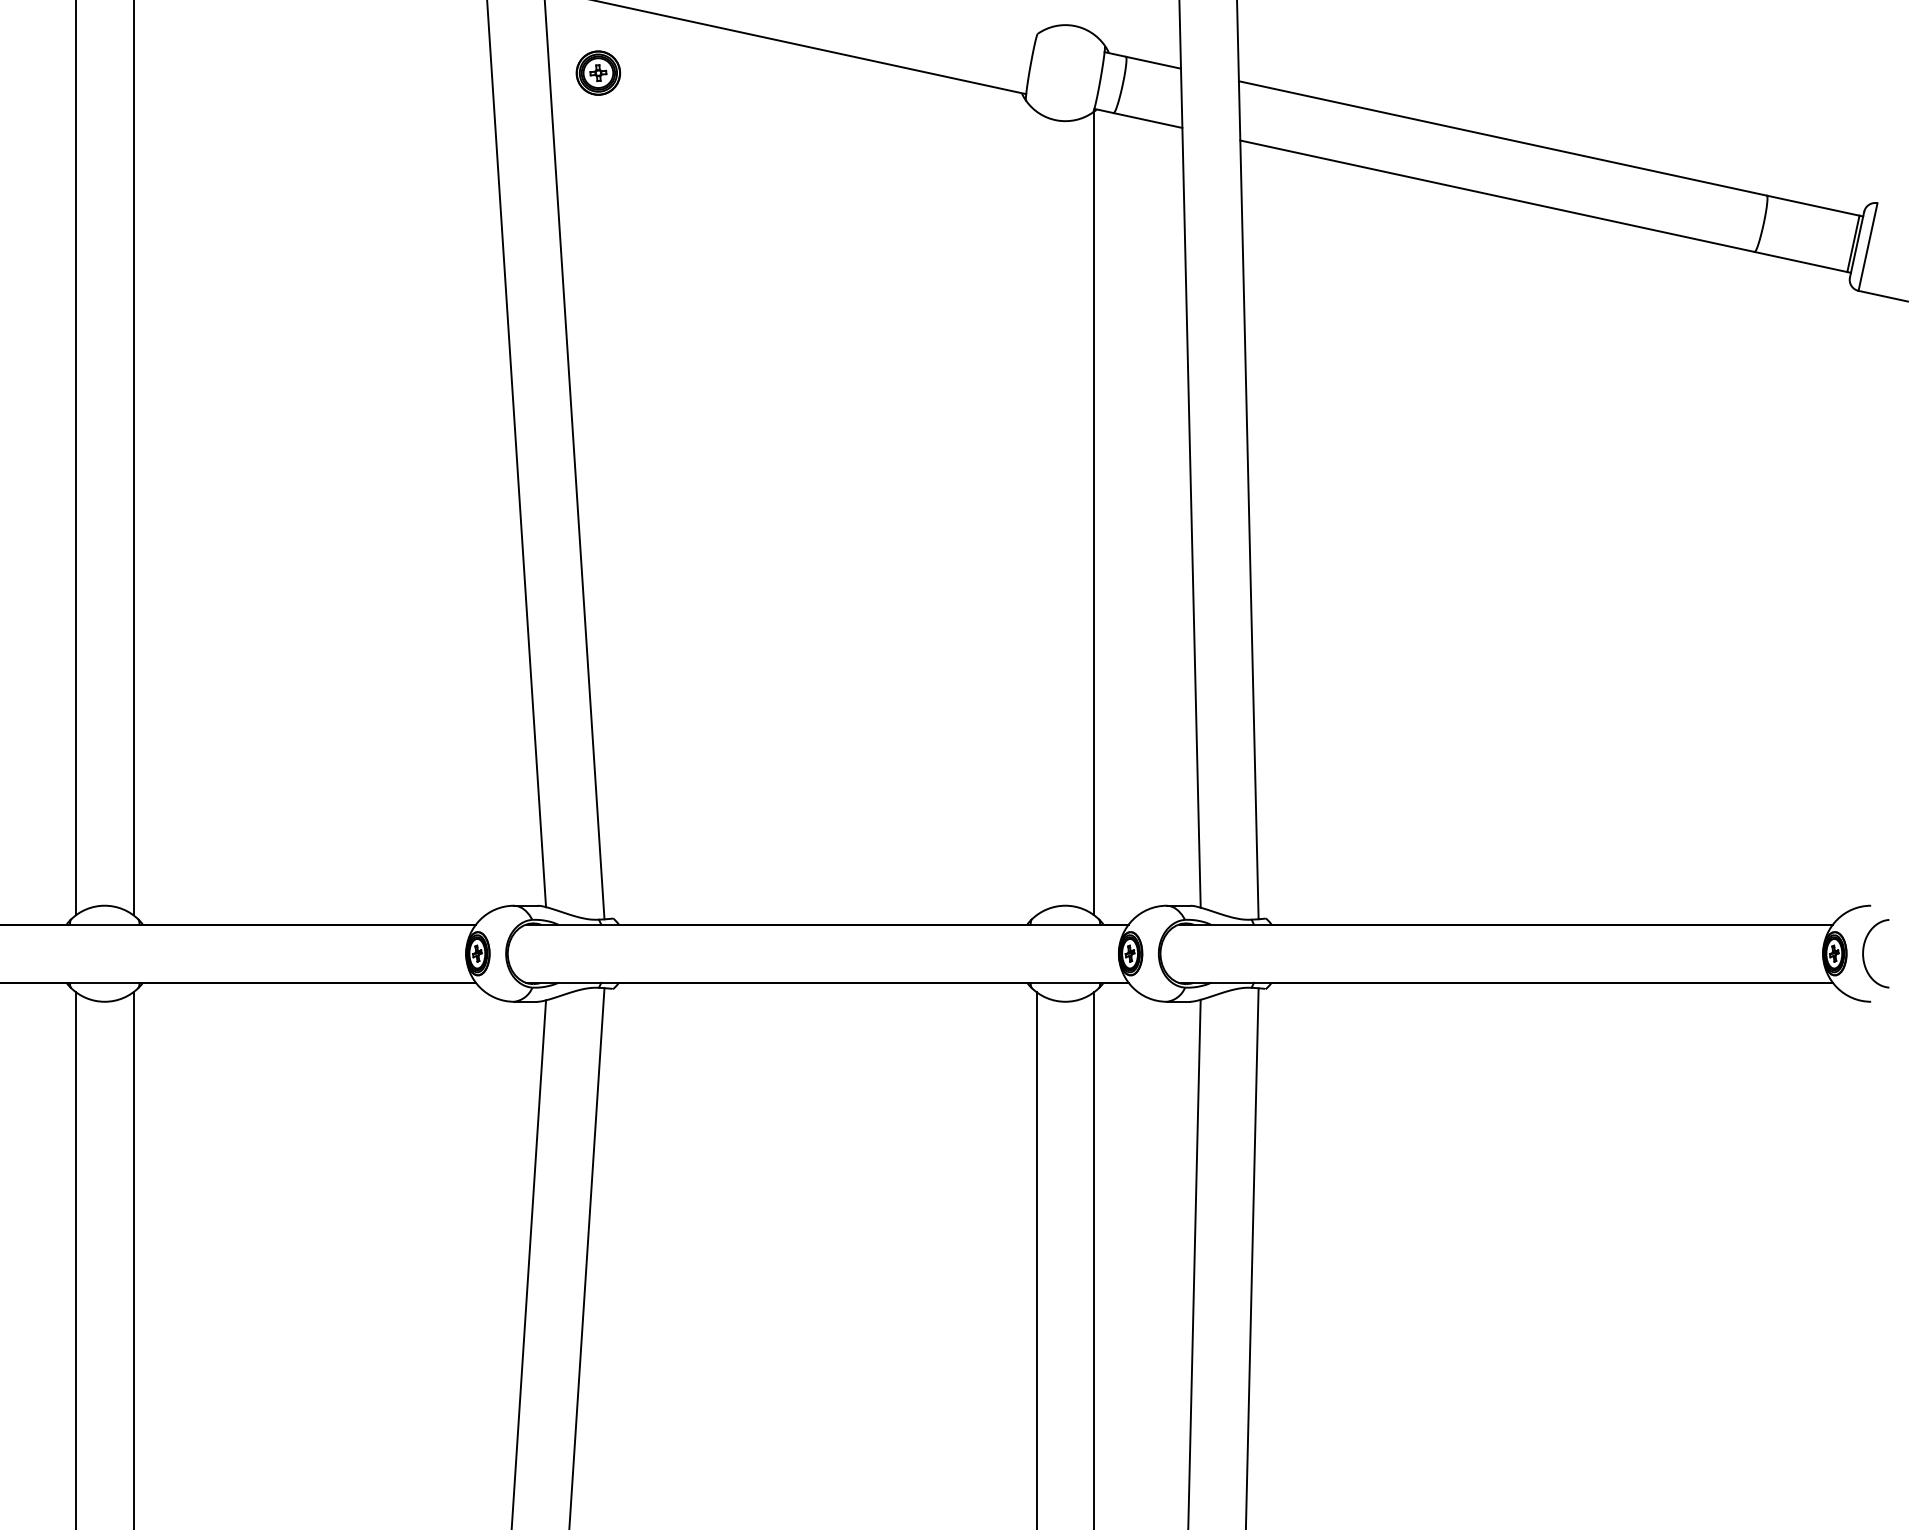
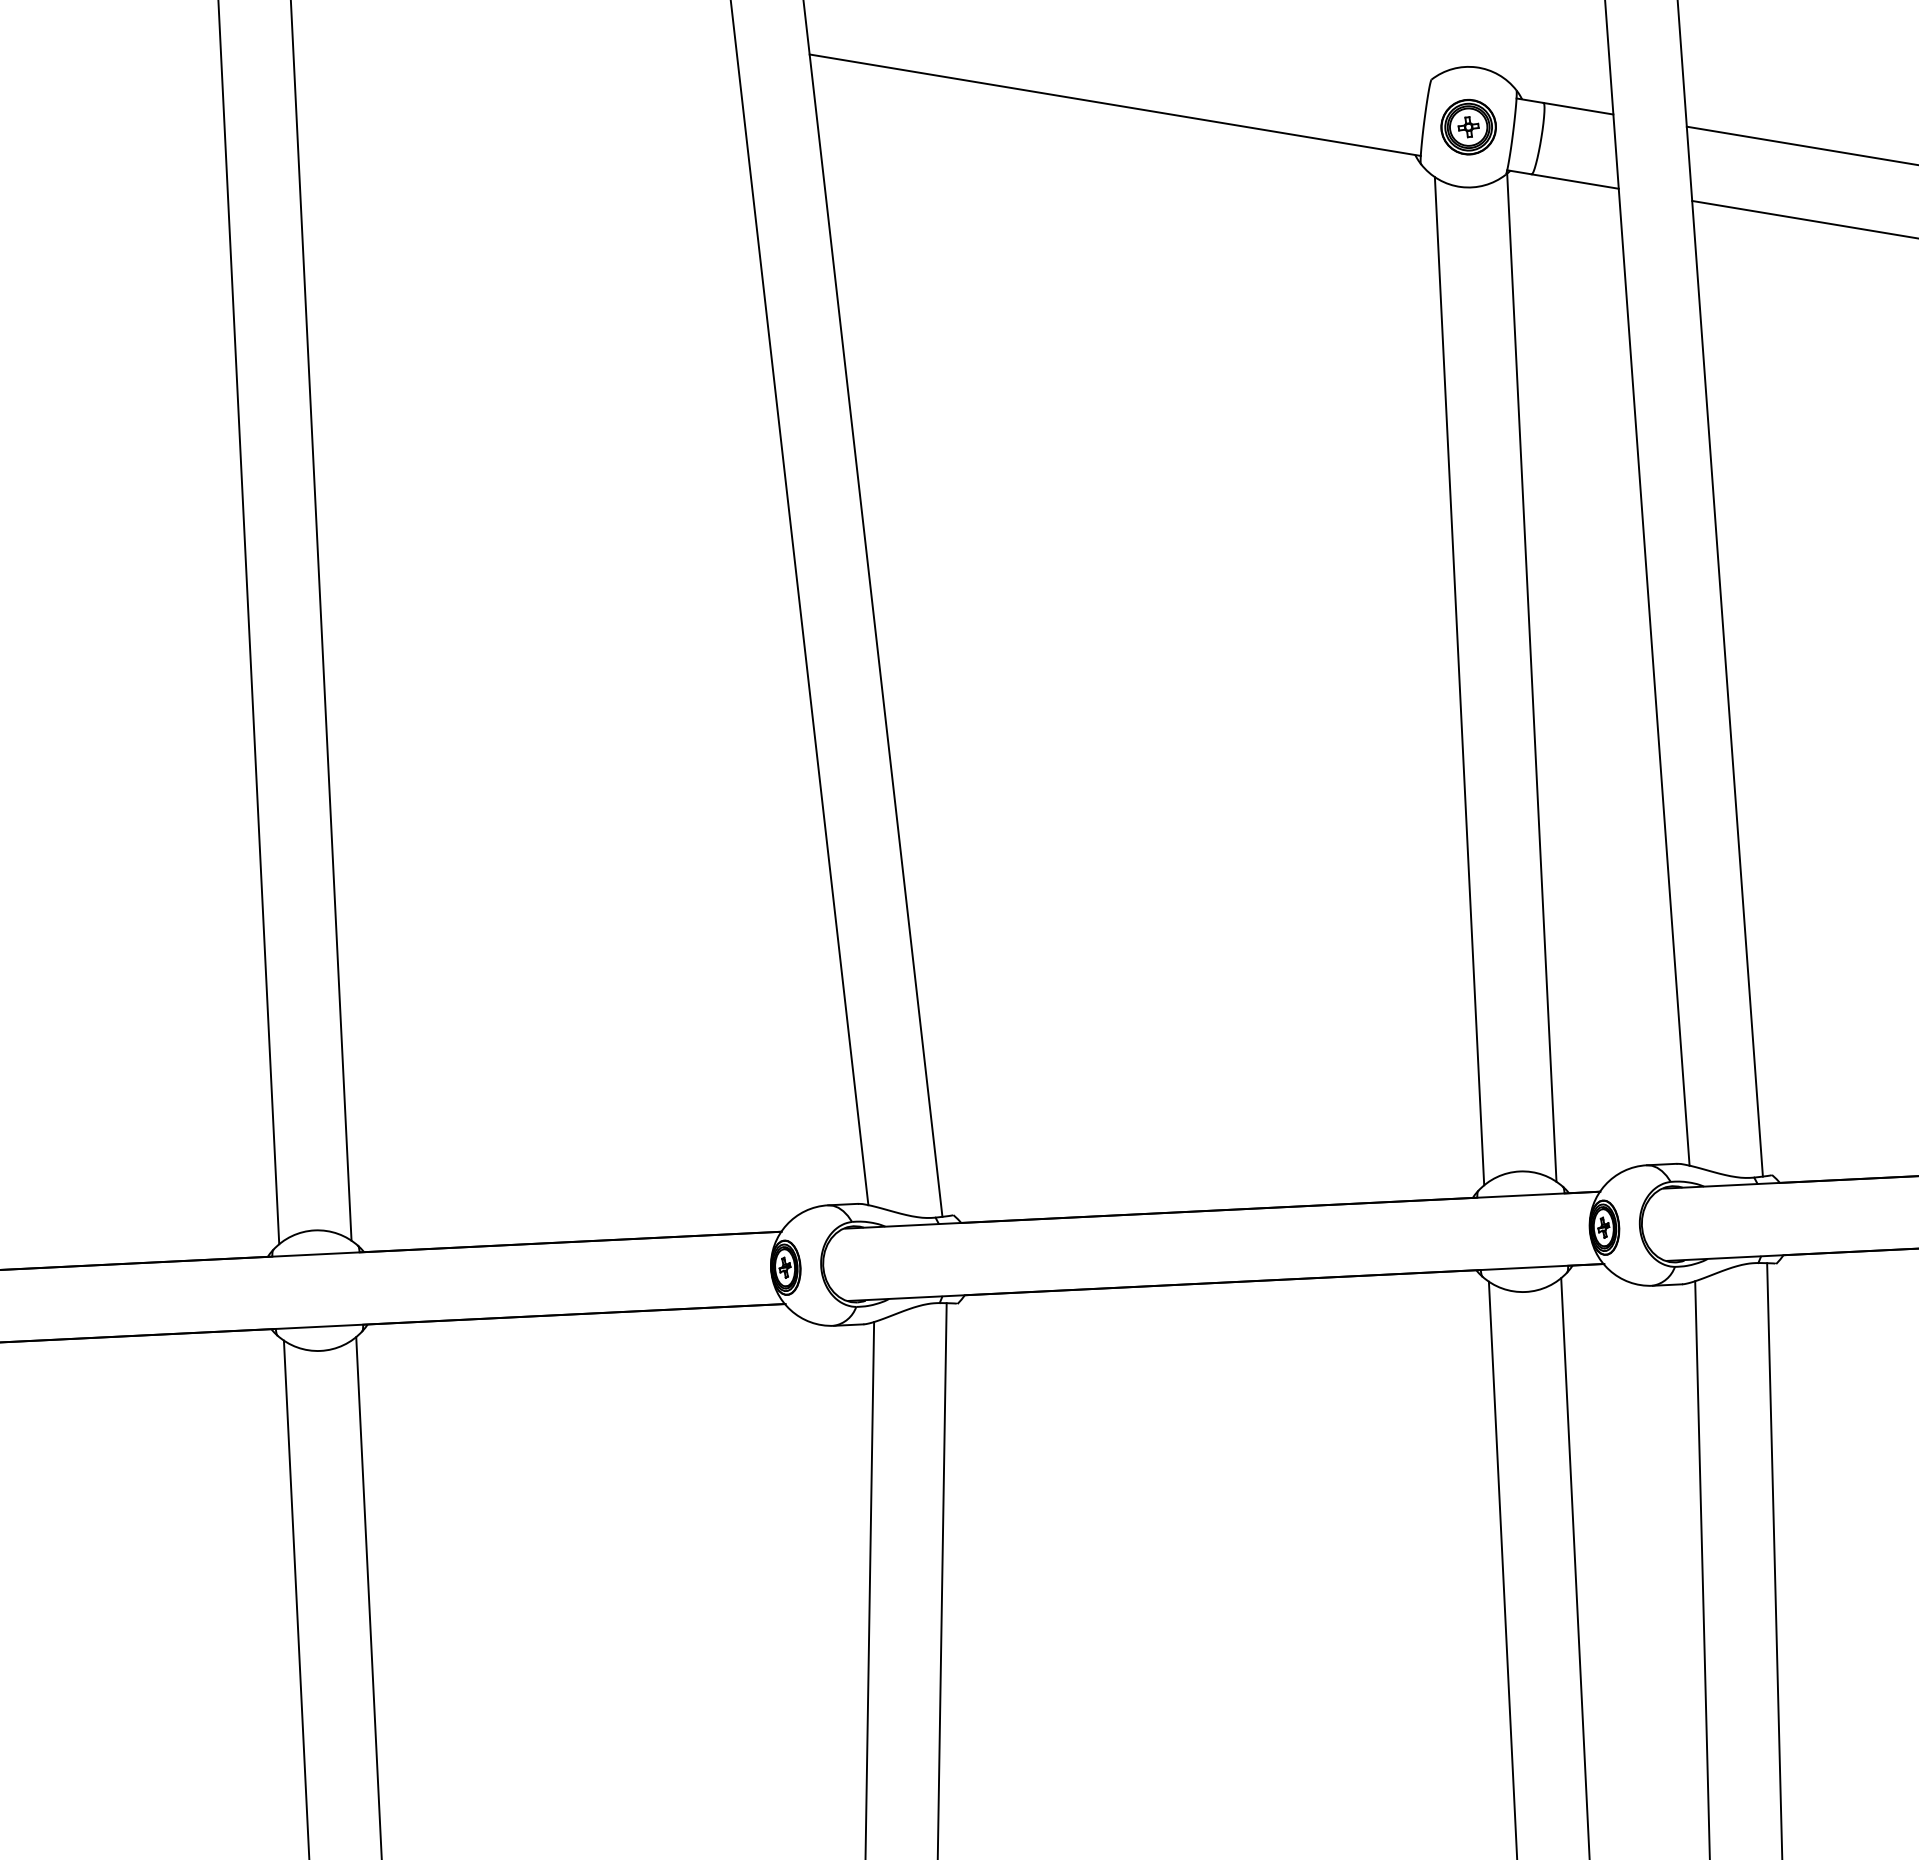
part: (598, 72) -> (1468, 126), moved
line: (1036, 513) -> (1459, 681), added

